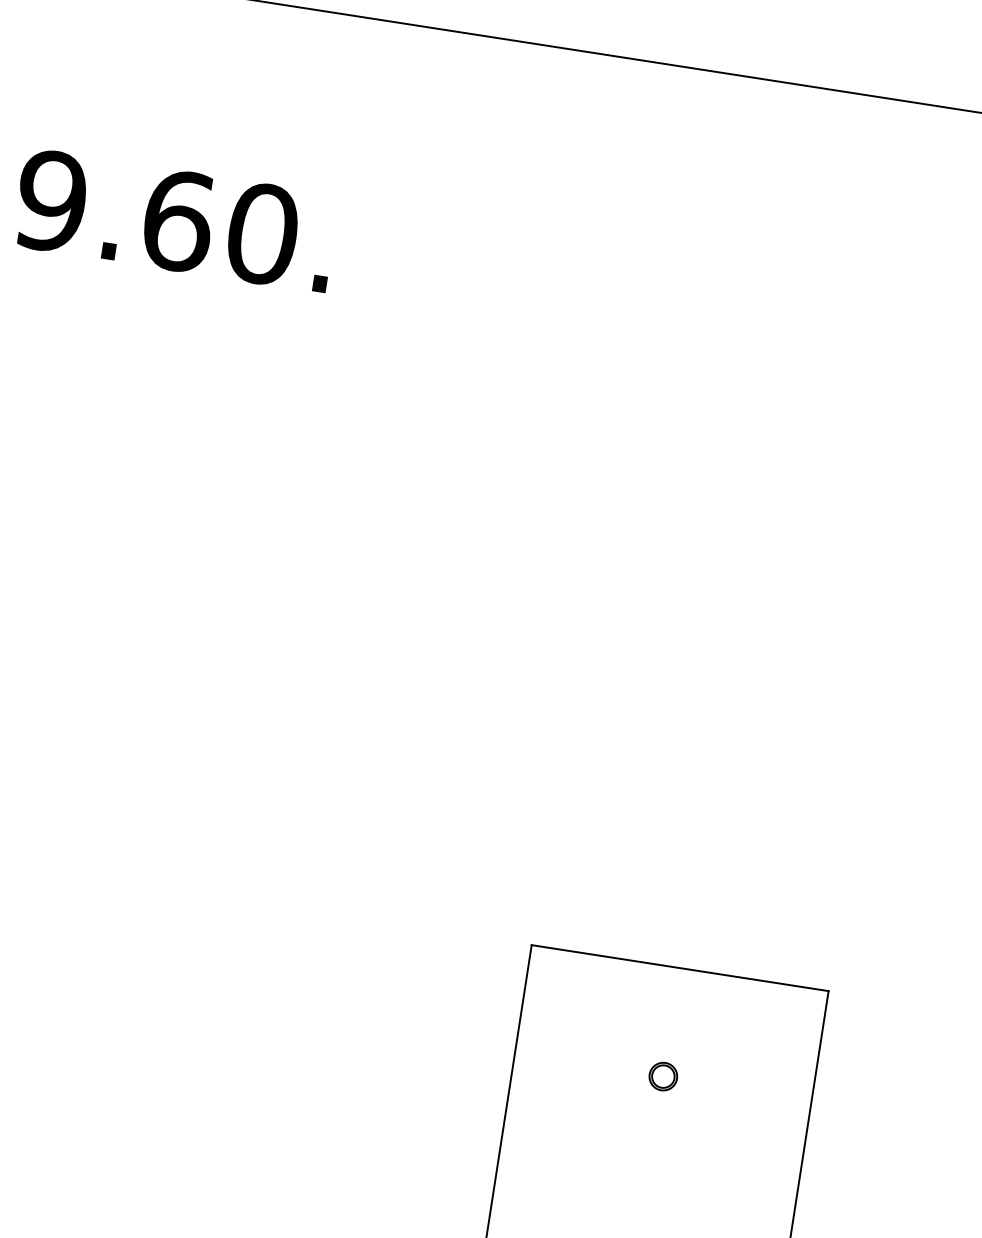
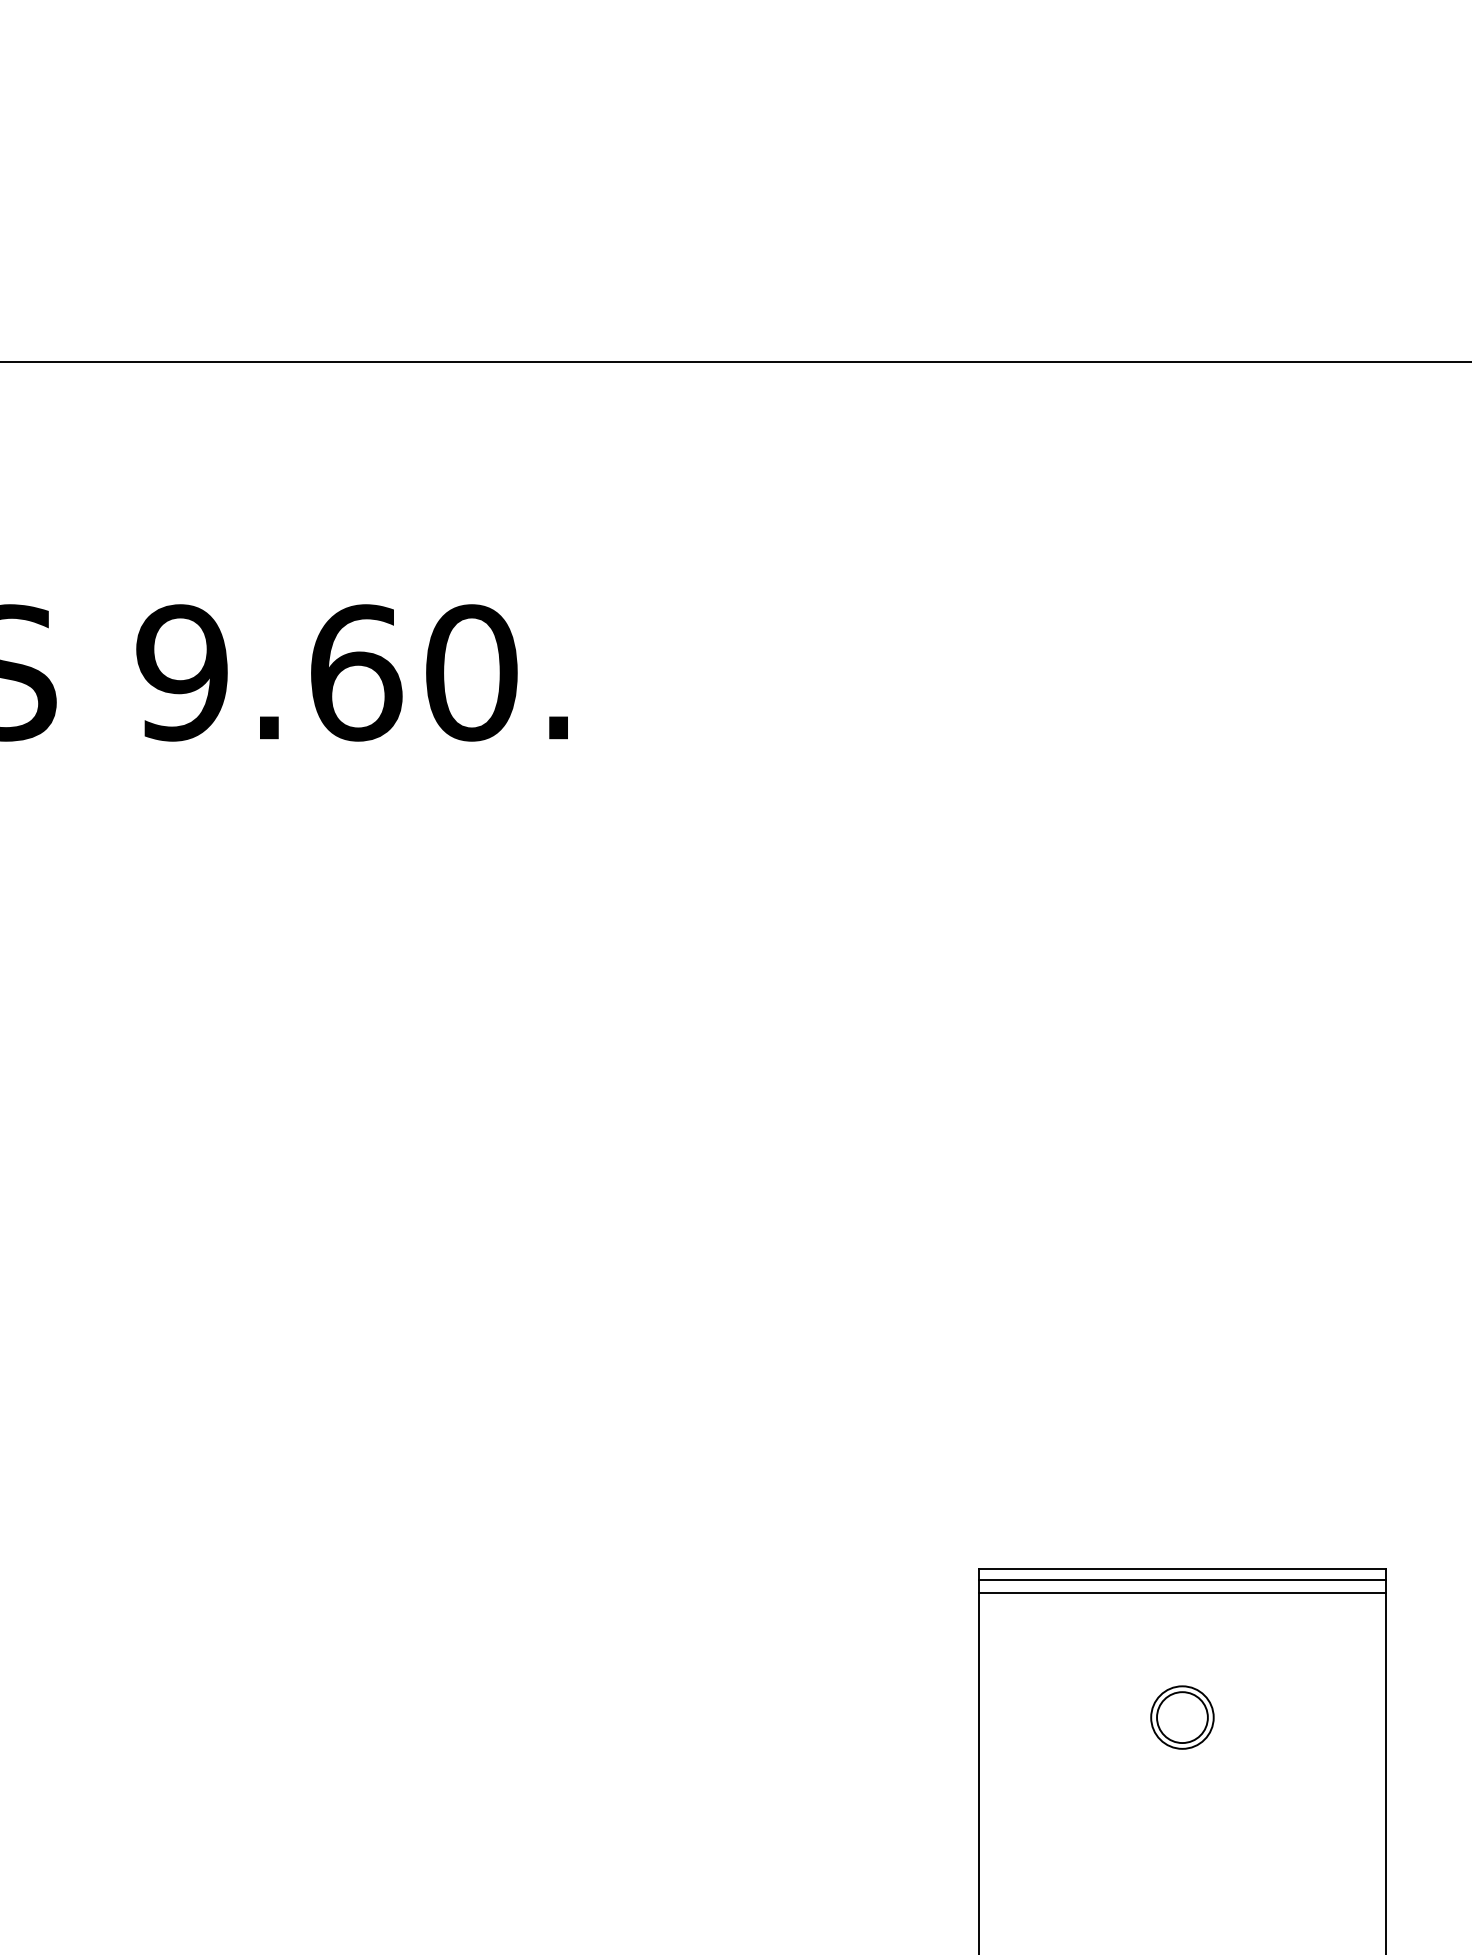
line: (678, 976) -> (1182, 1580), added
line: (677, 986) -> (1182, 1593), added
part: (663, 1076) -> (1182, 1717), size x1.67

